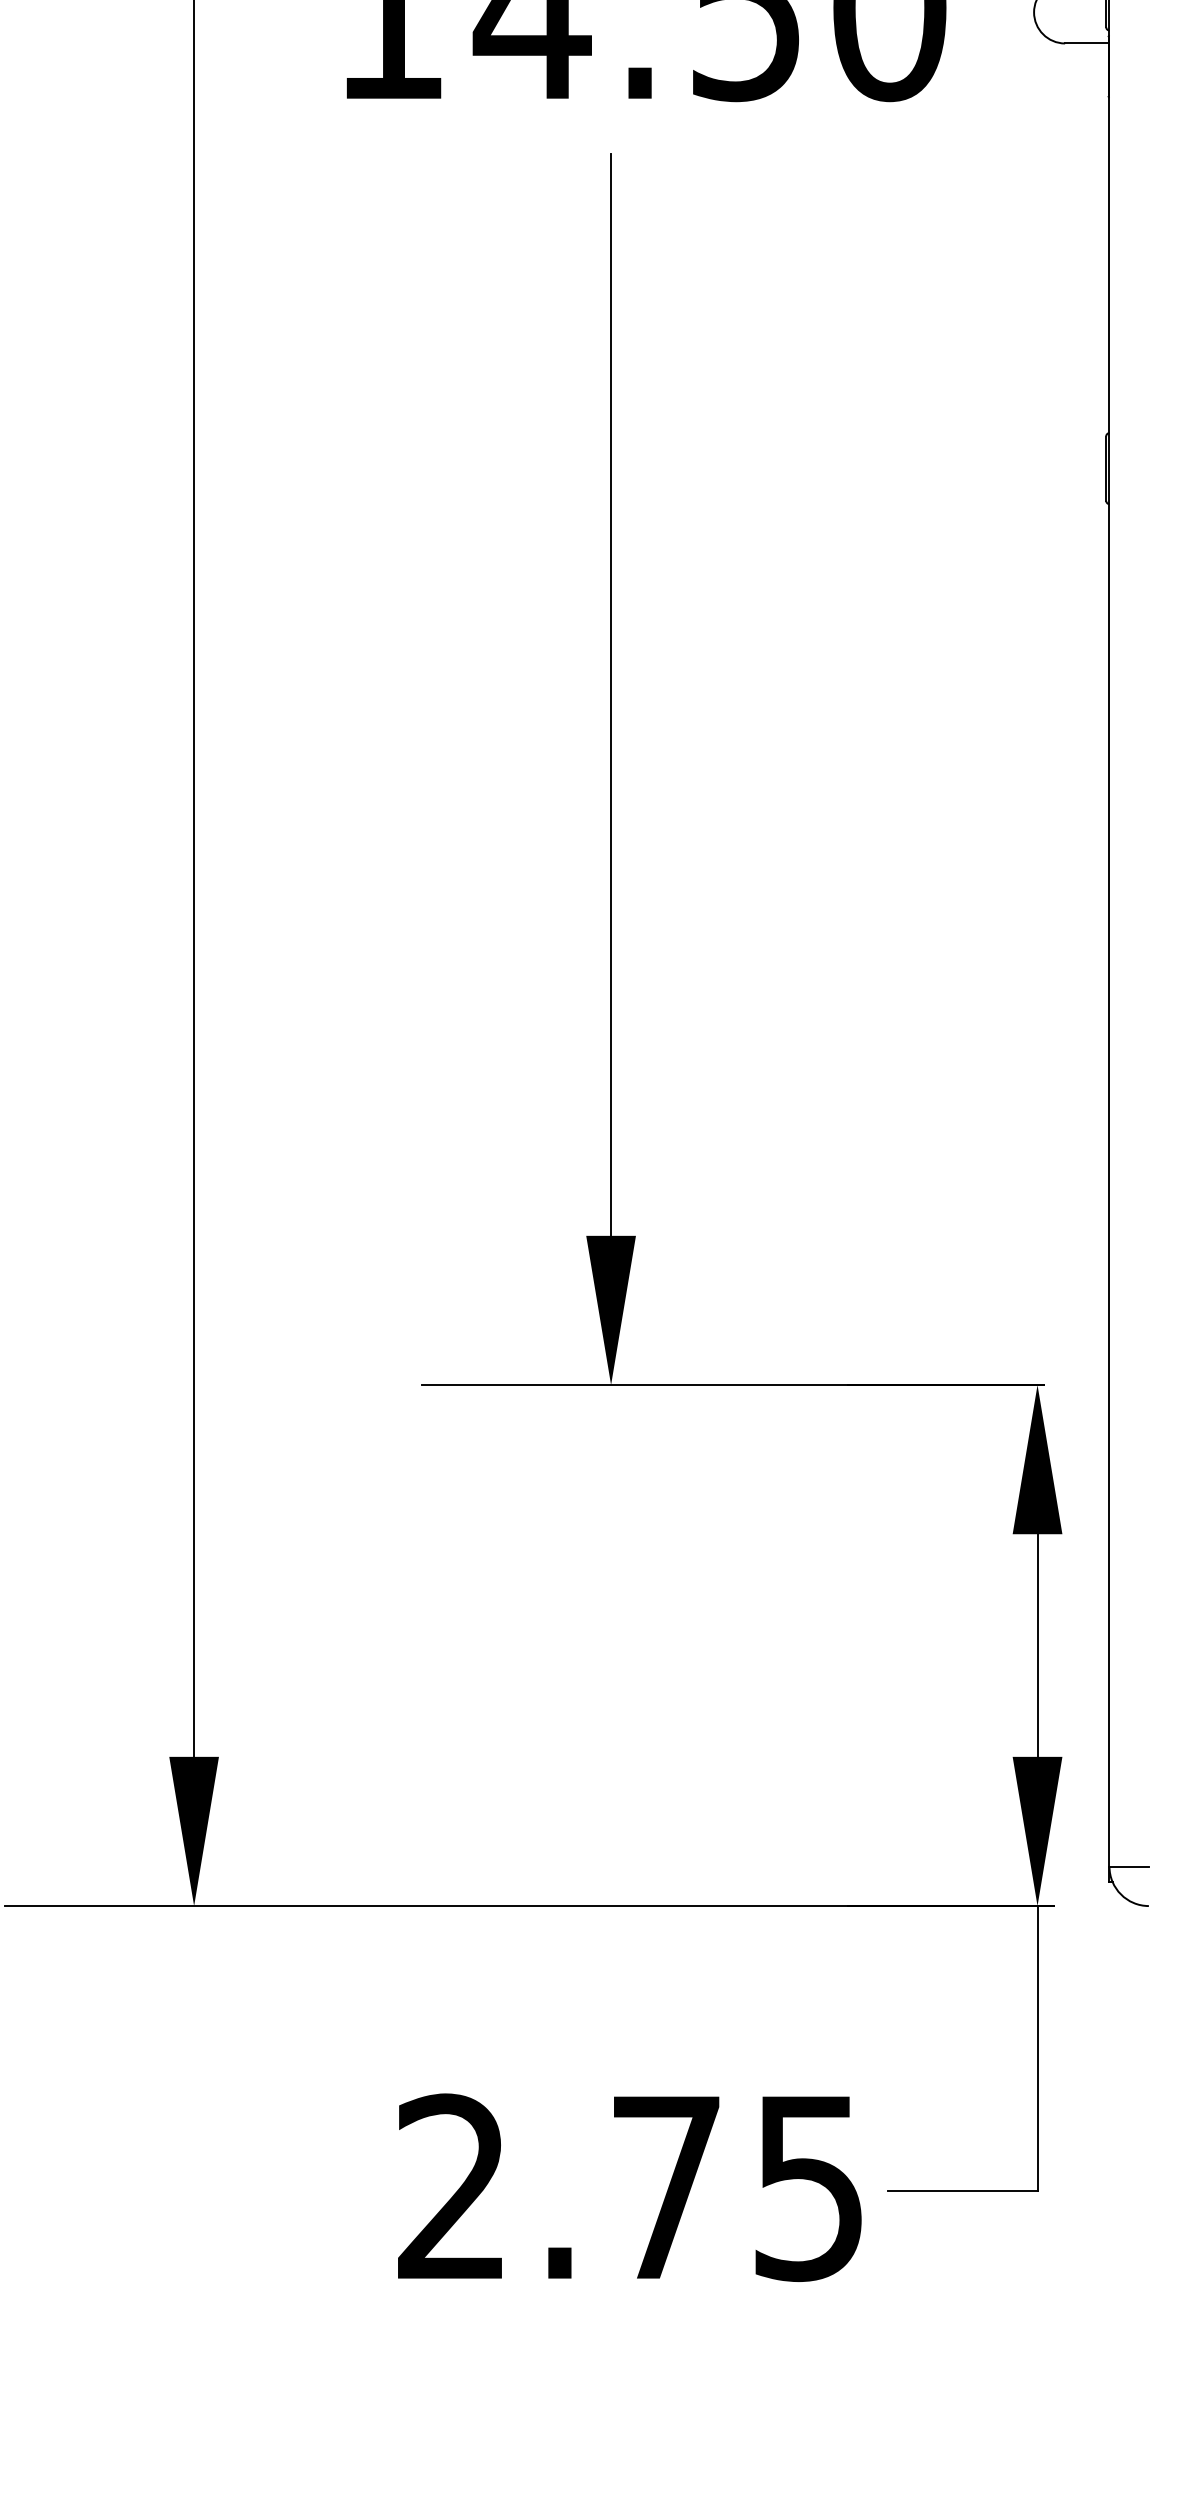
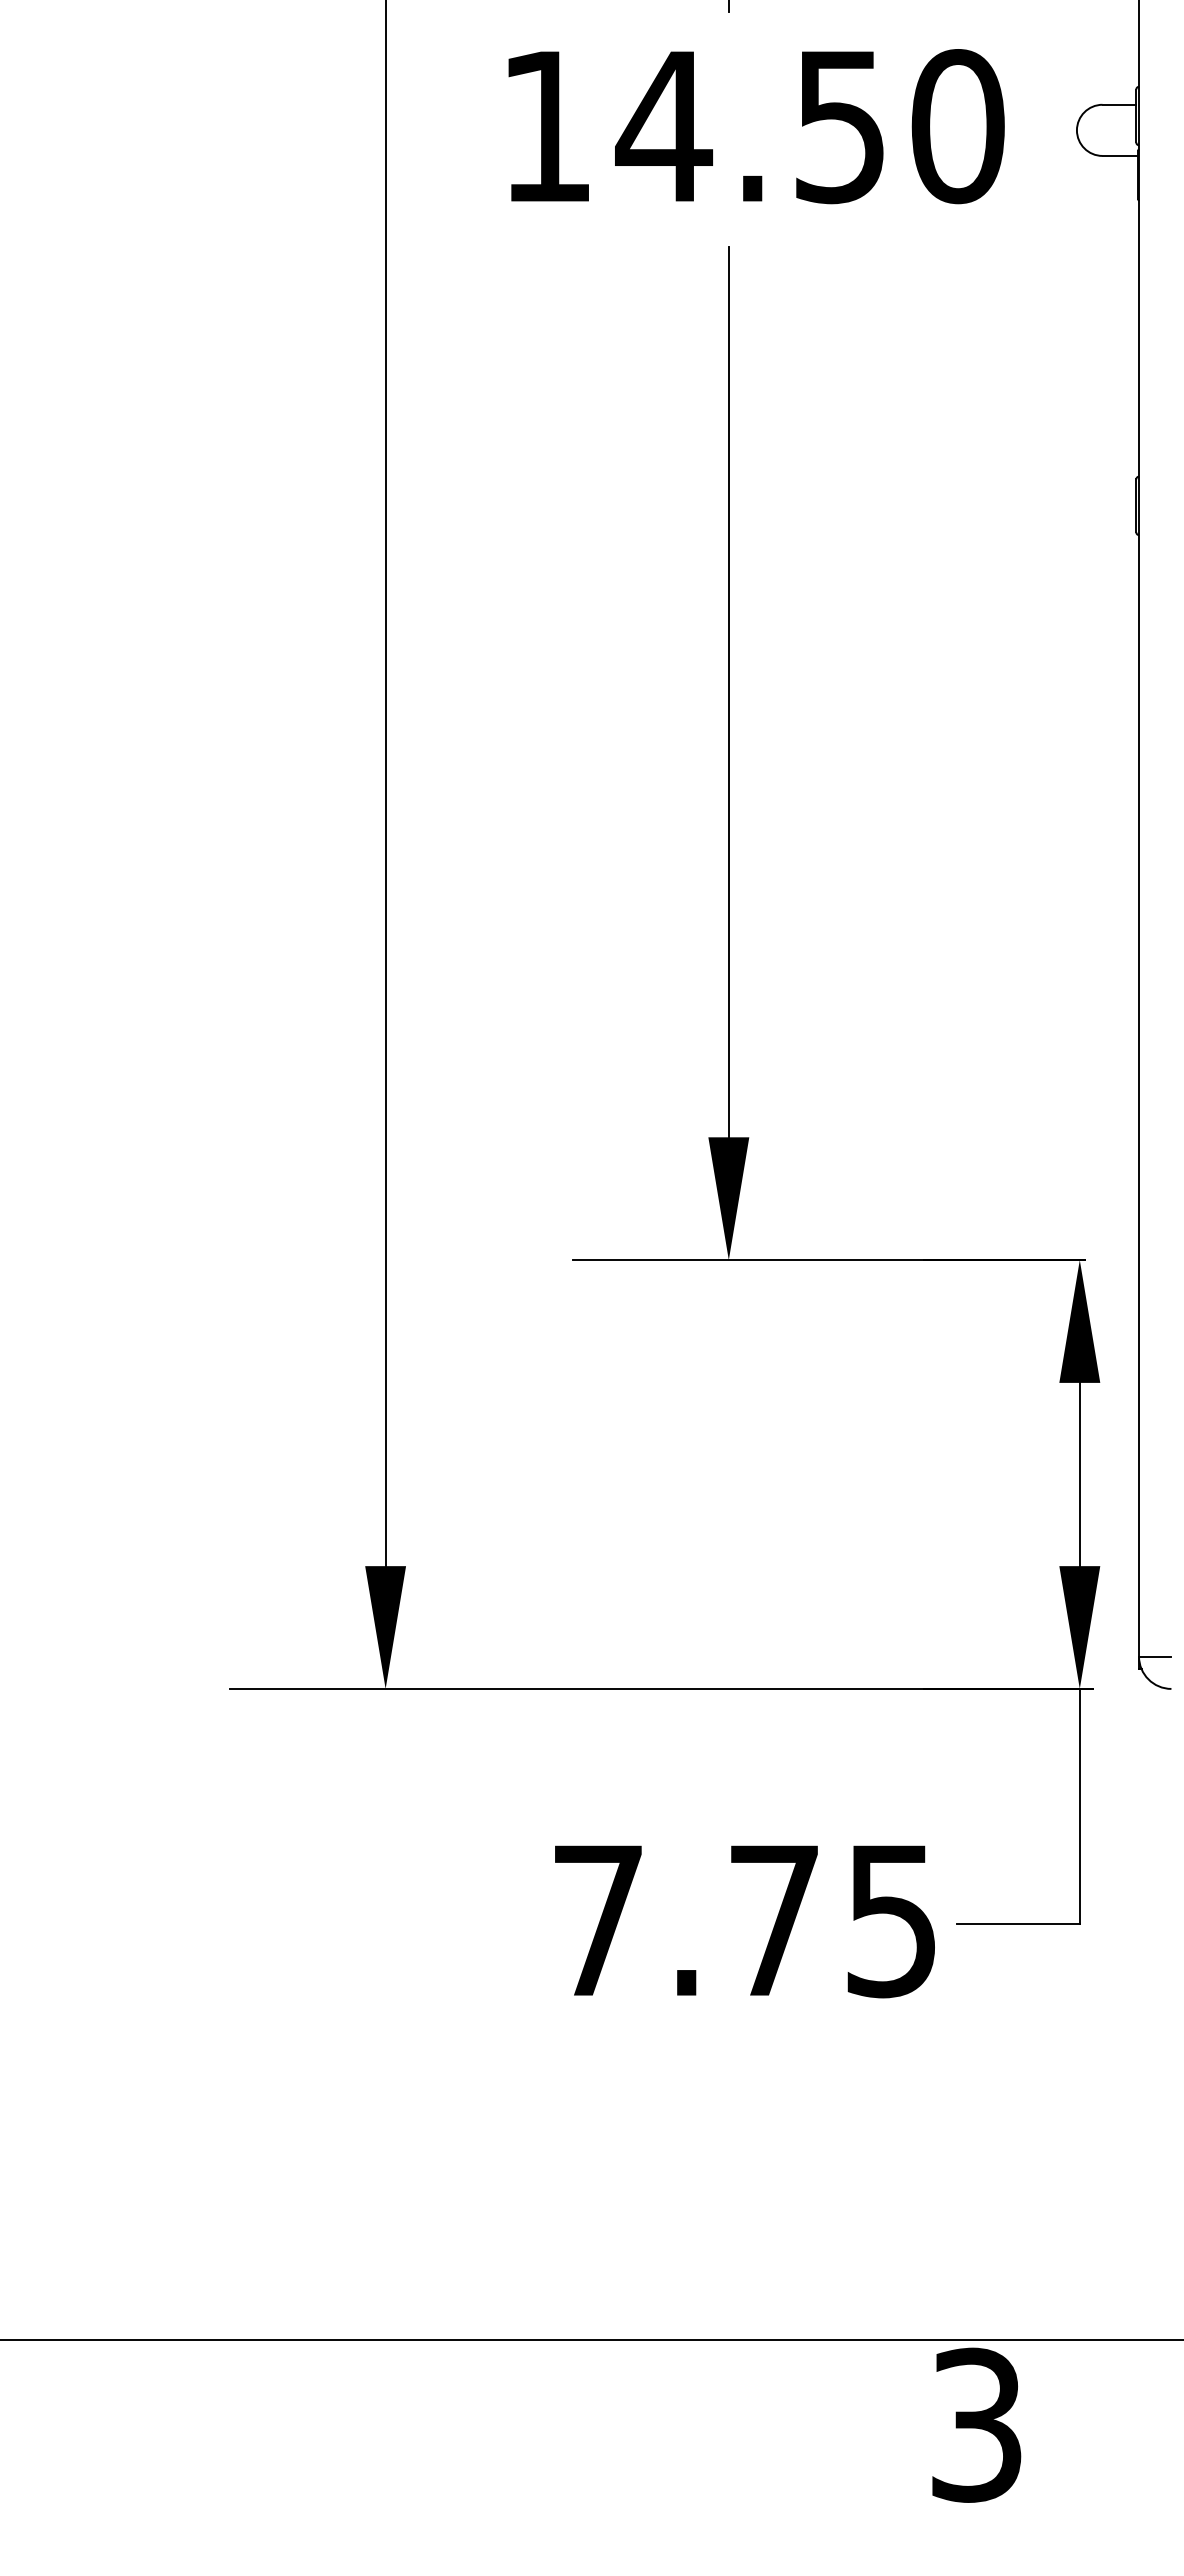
text: (451, 2186) -> (597, 1919), 2.75 -> 7.75

